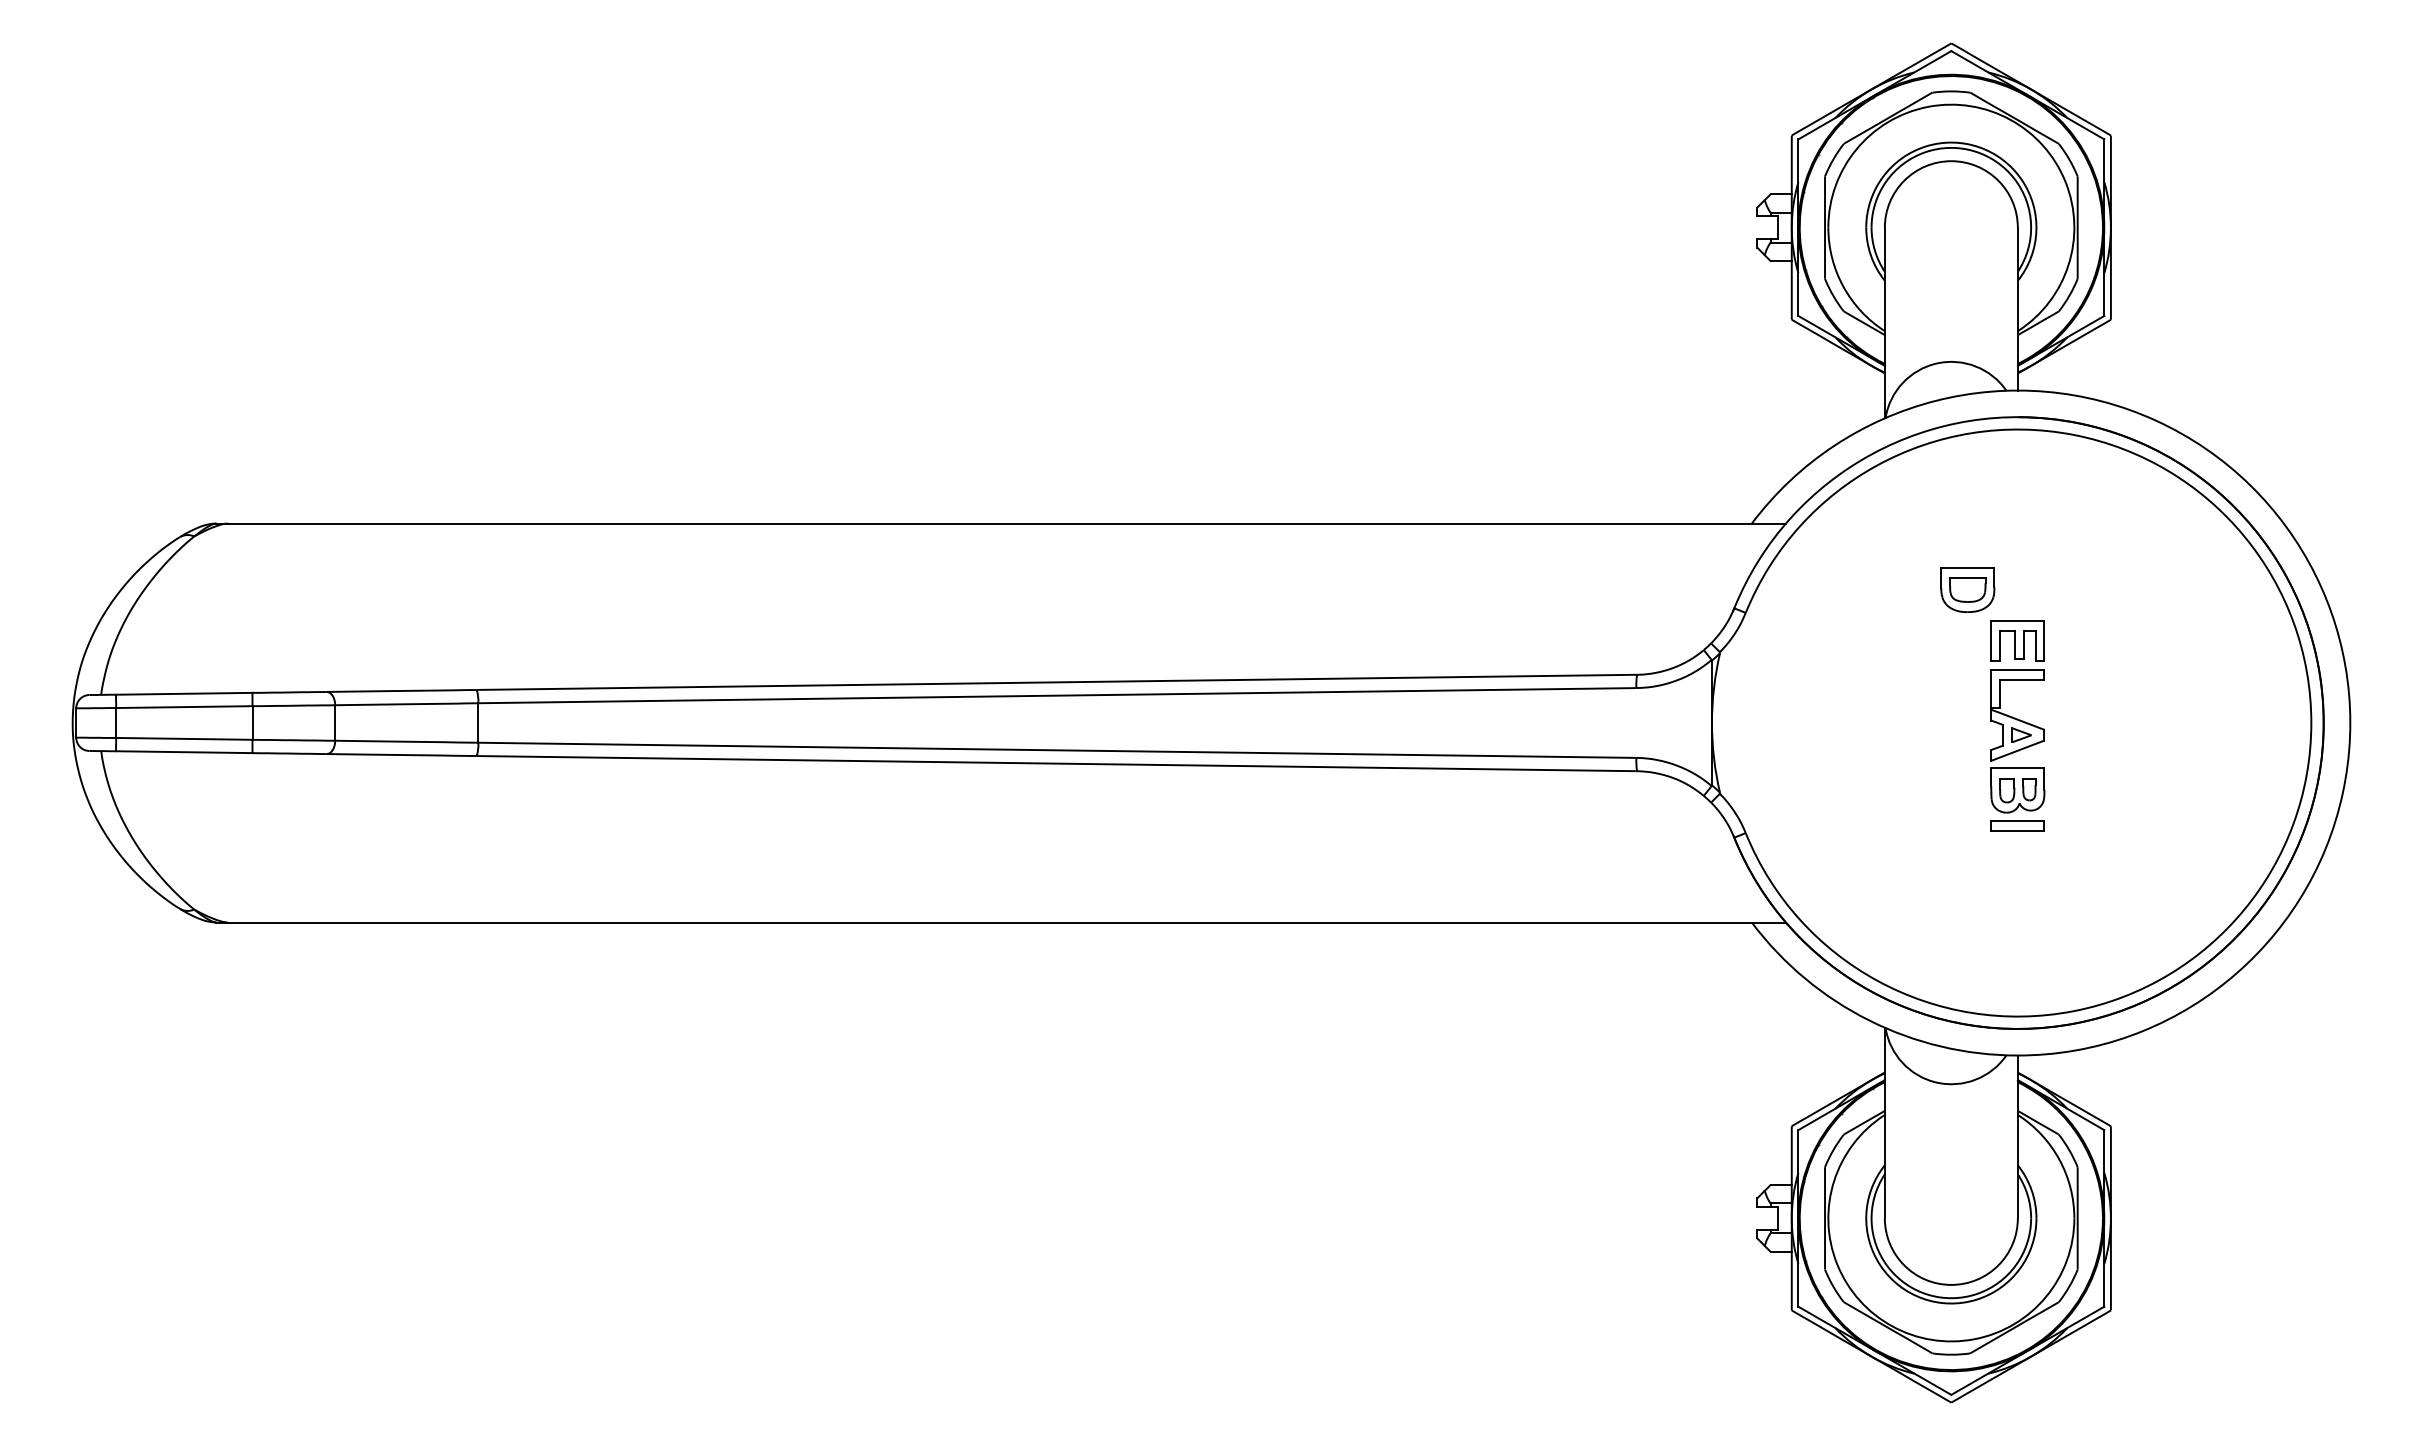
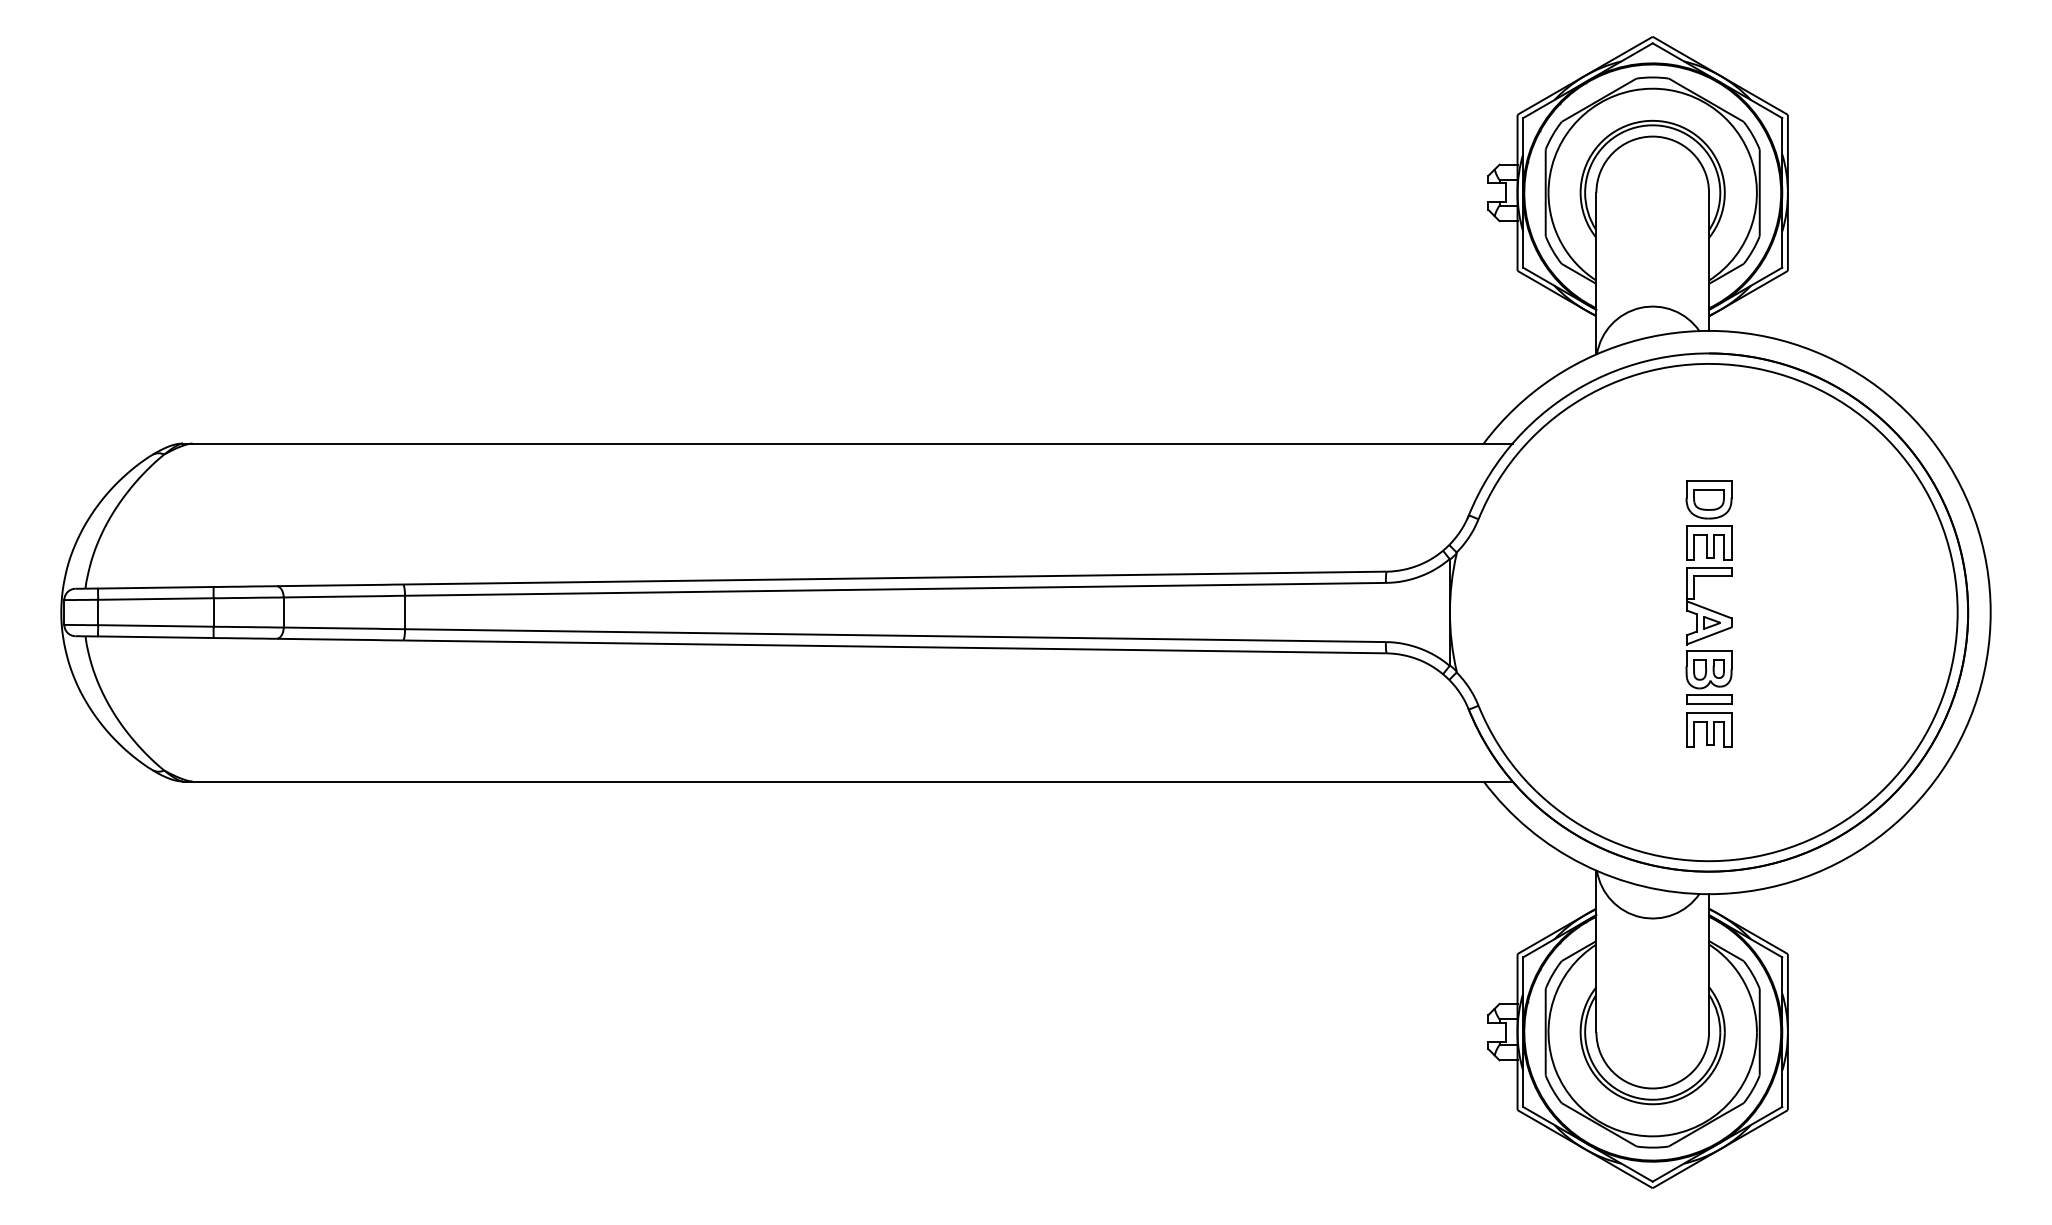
part: (1967, 589) -> (1708, 499), moved
part: (2017, 861) -> (1708, 729), added

